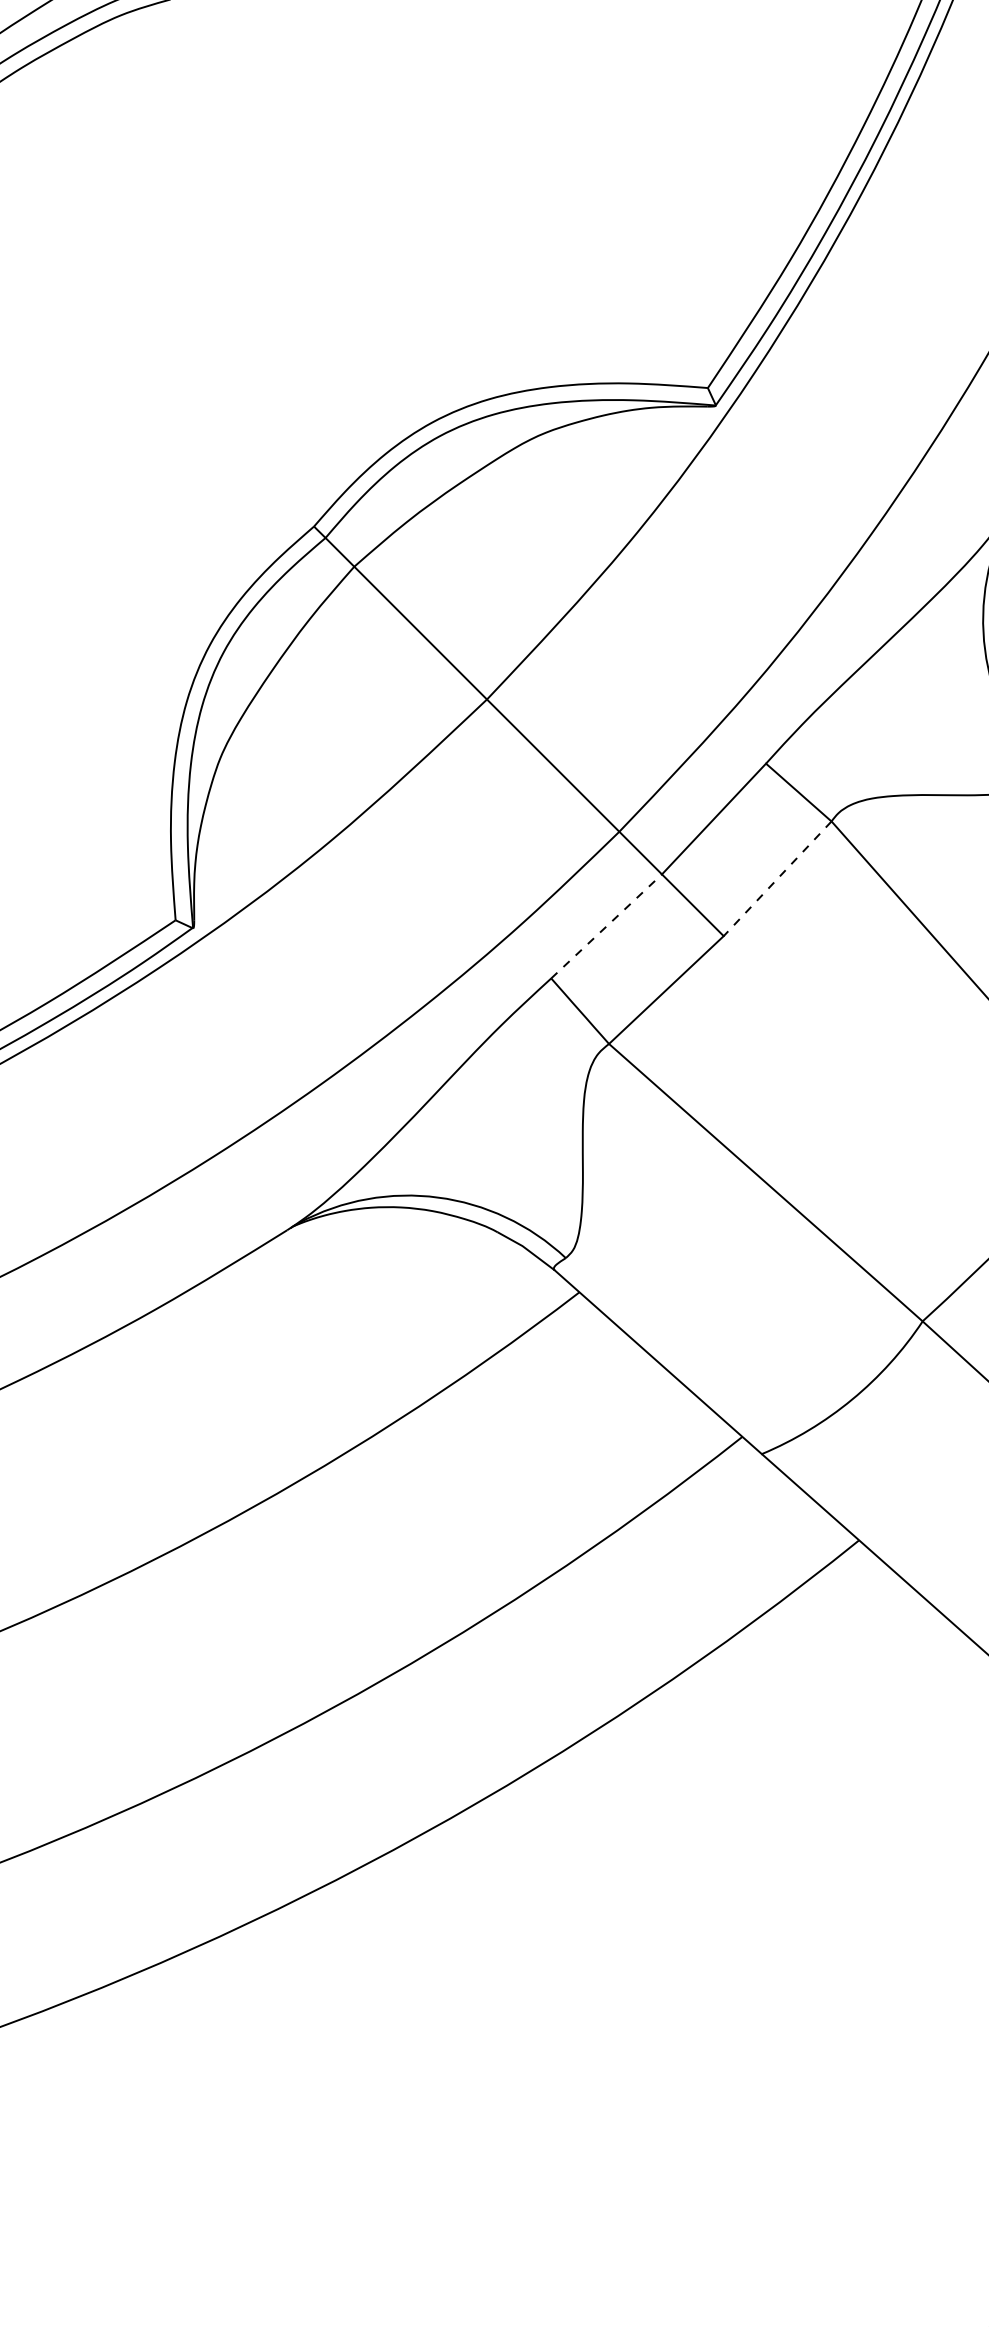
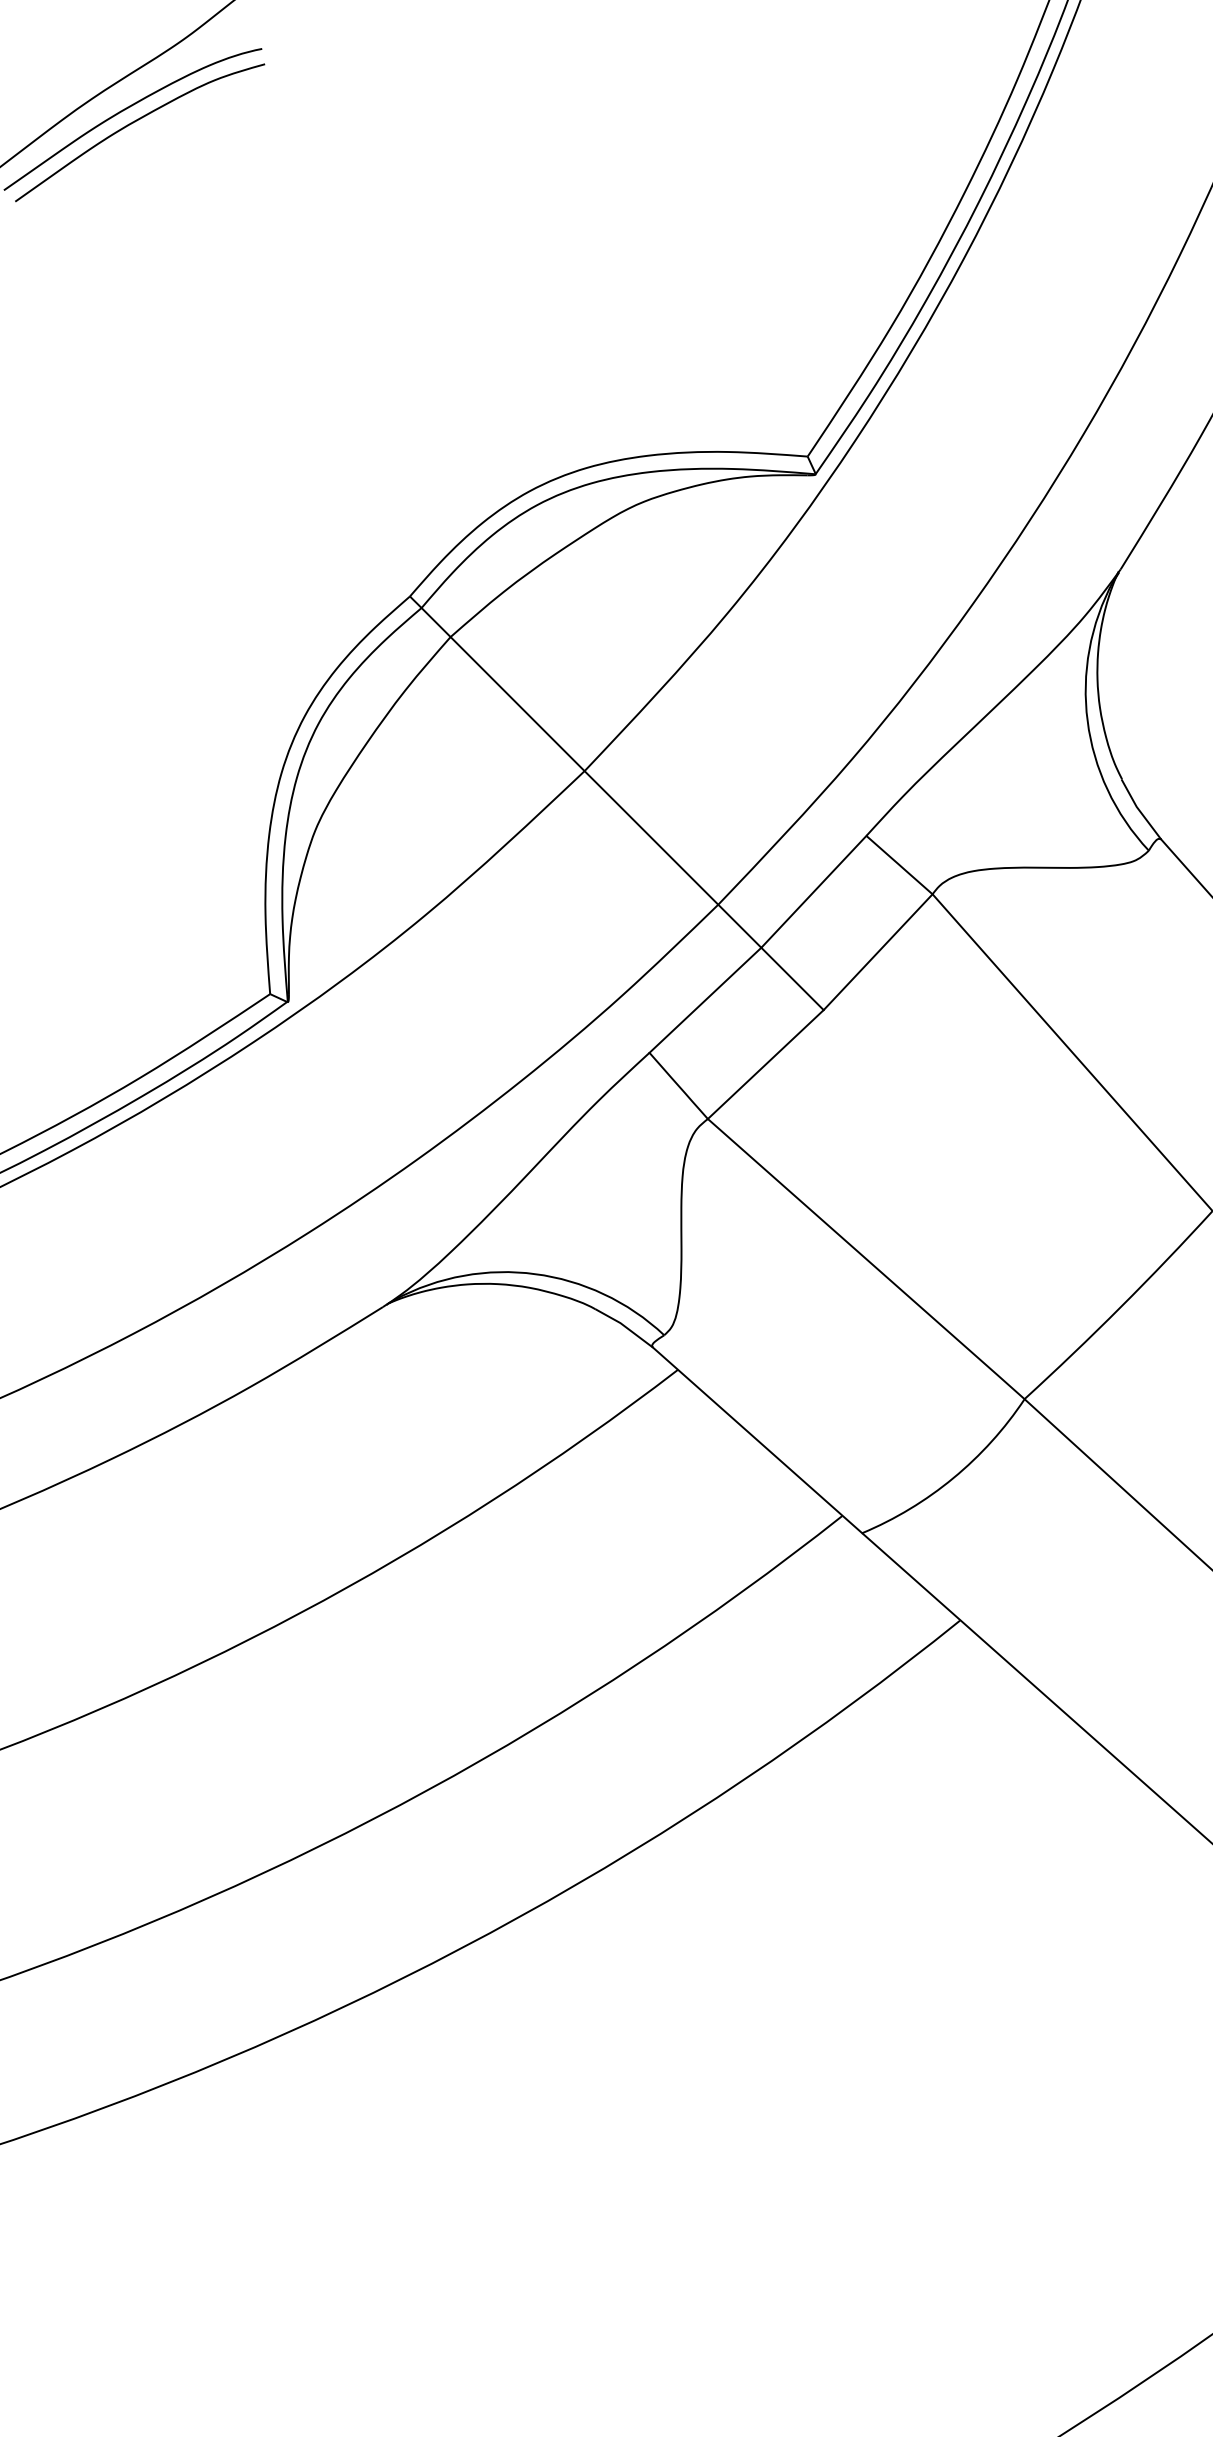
line: (777, 879) -> (877, 952), dashed -> solid
line: (606, 926) -> (705, 1000), dashed -> solid

